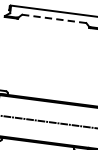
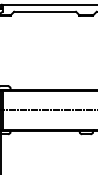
line: (54, 18) -> (45, 11), dashed -> solid

